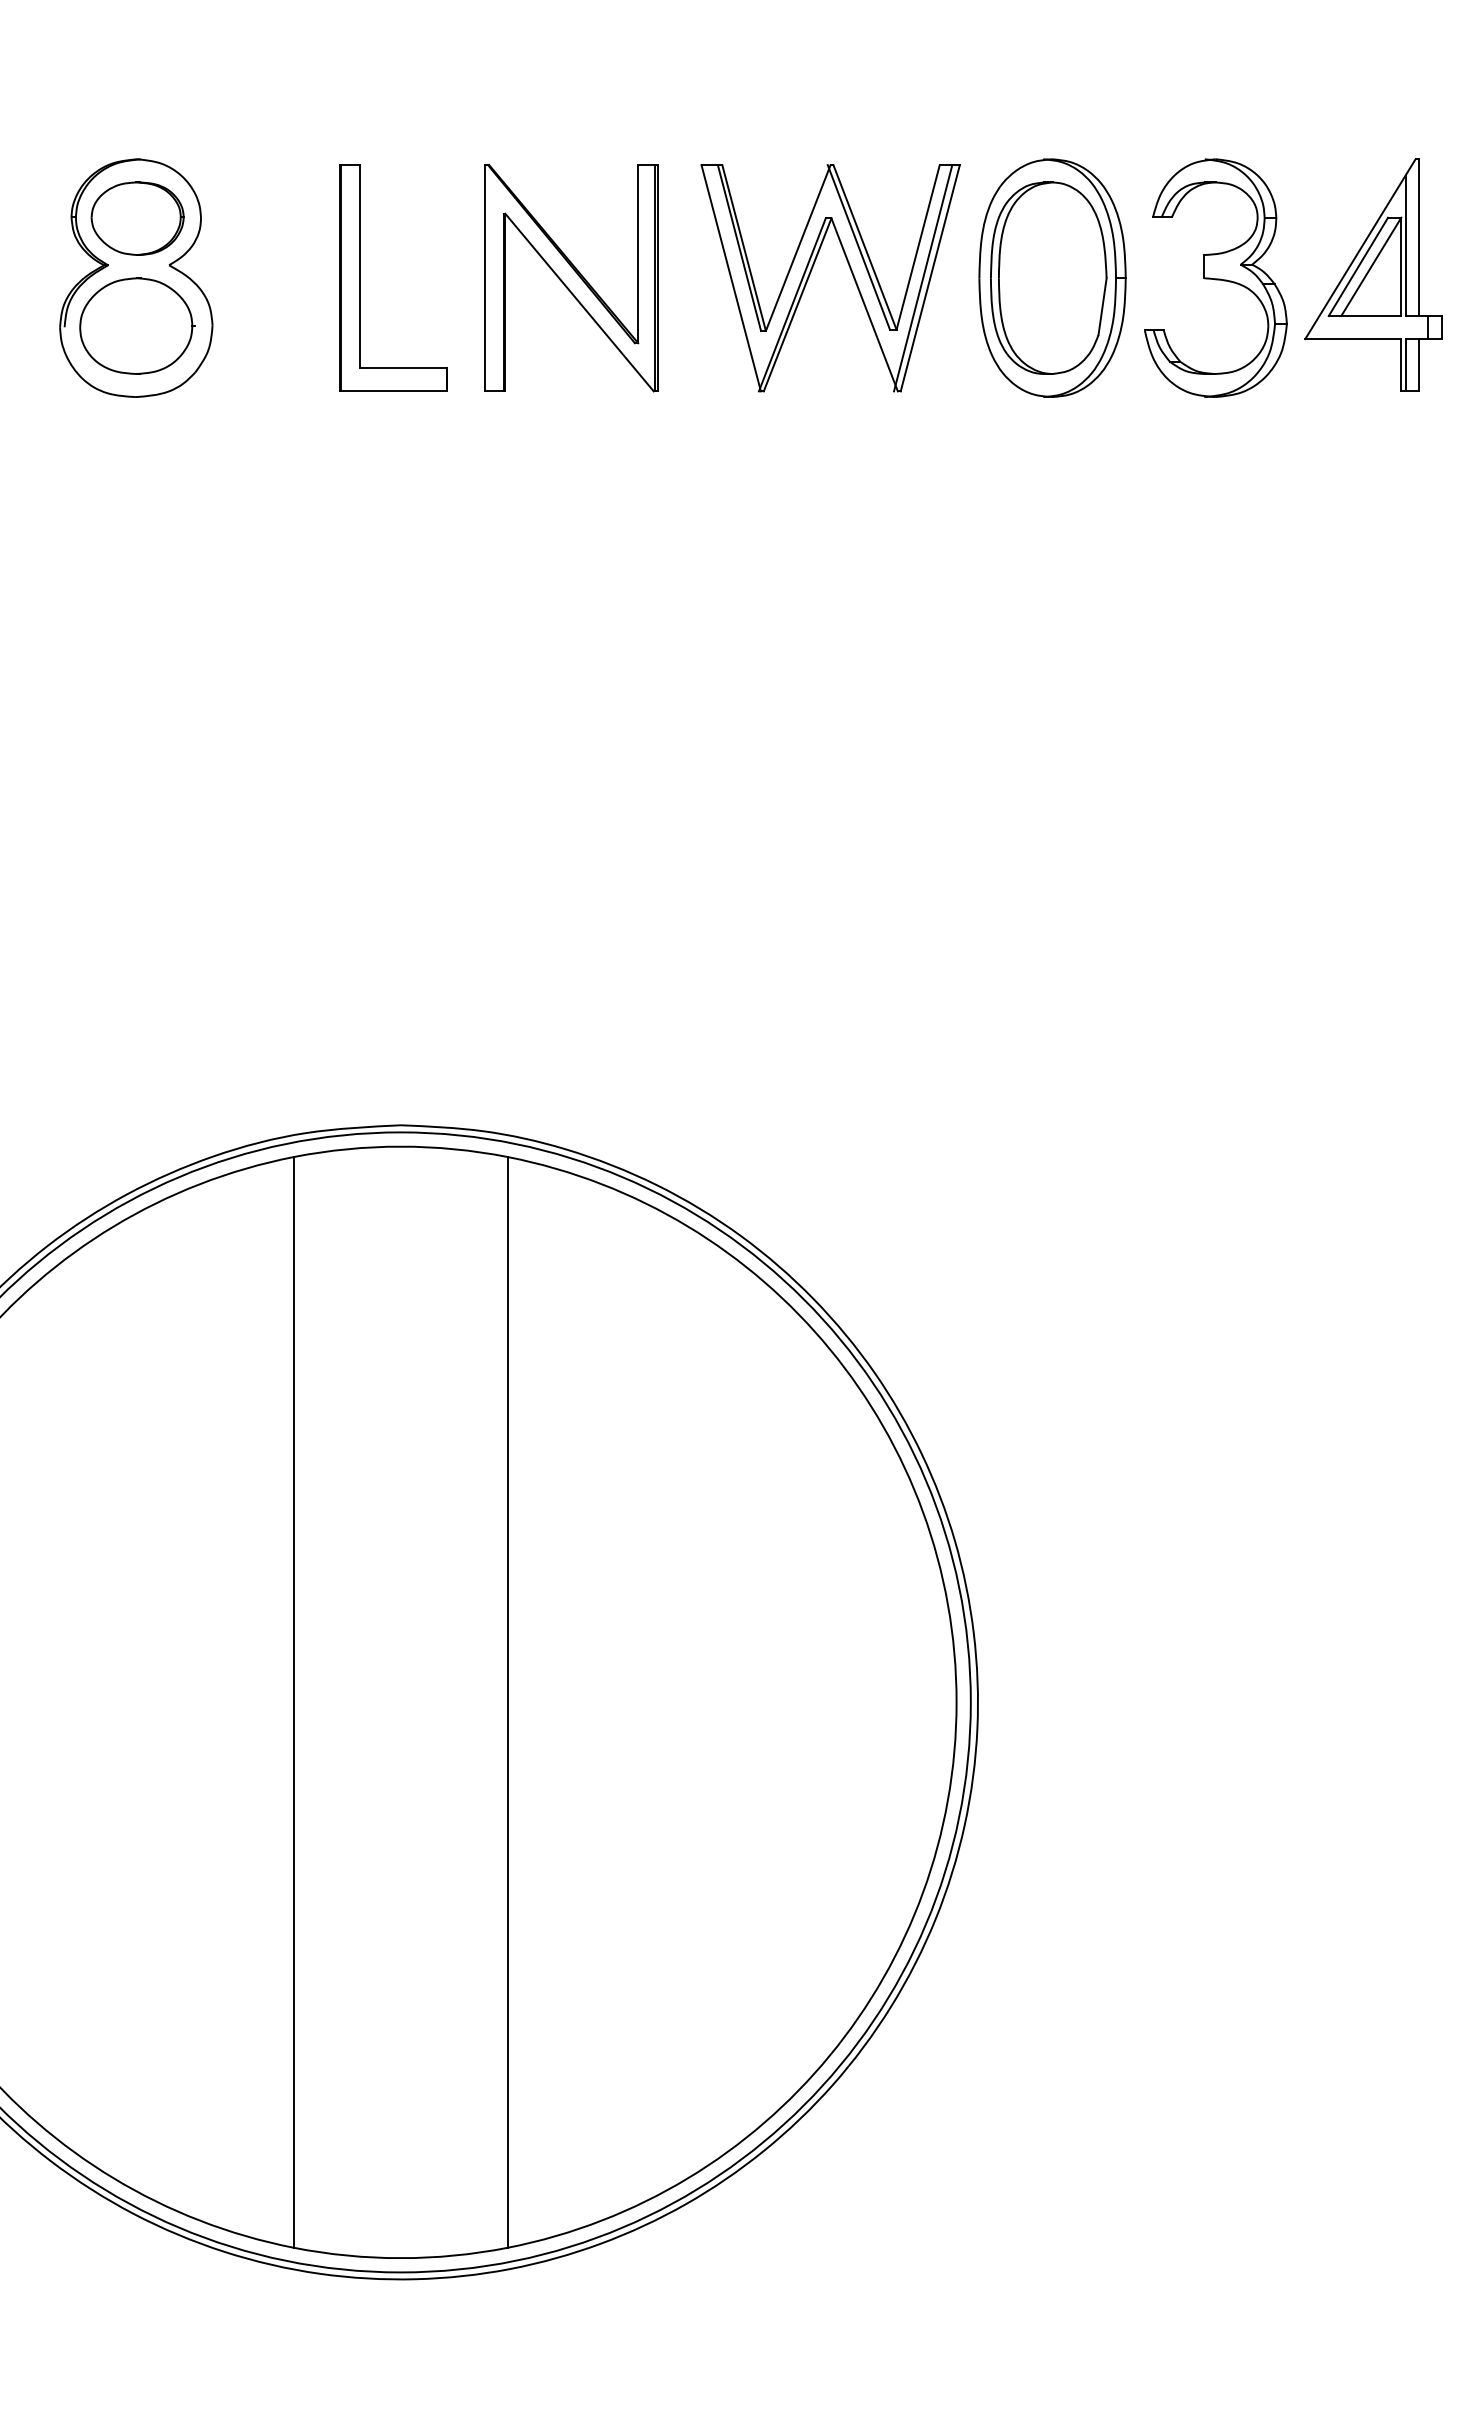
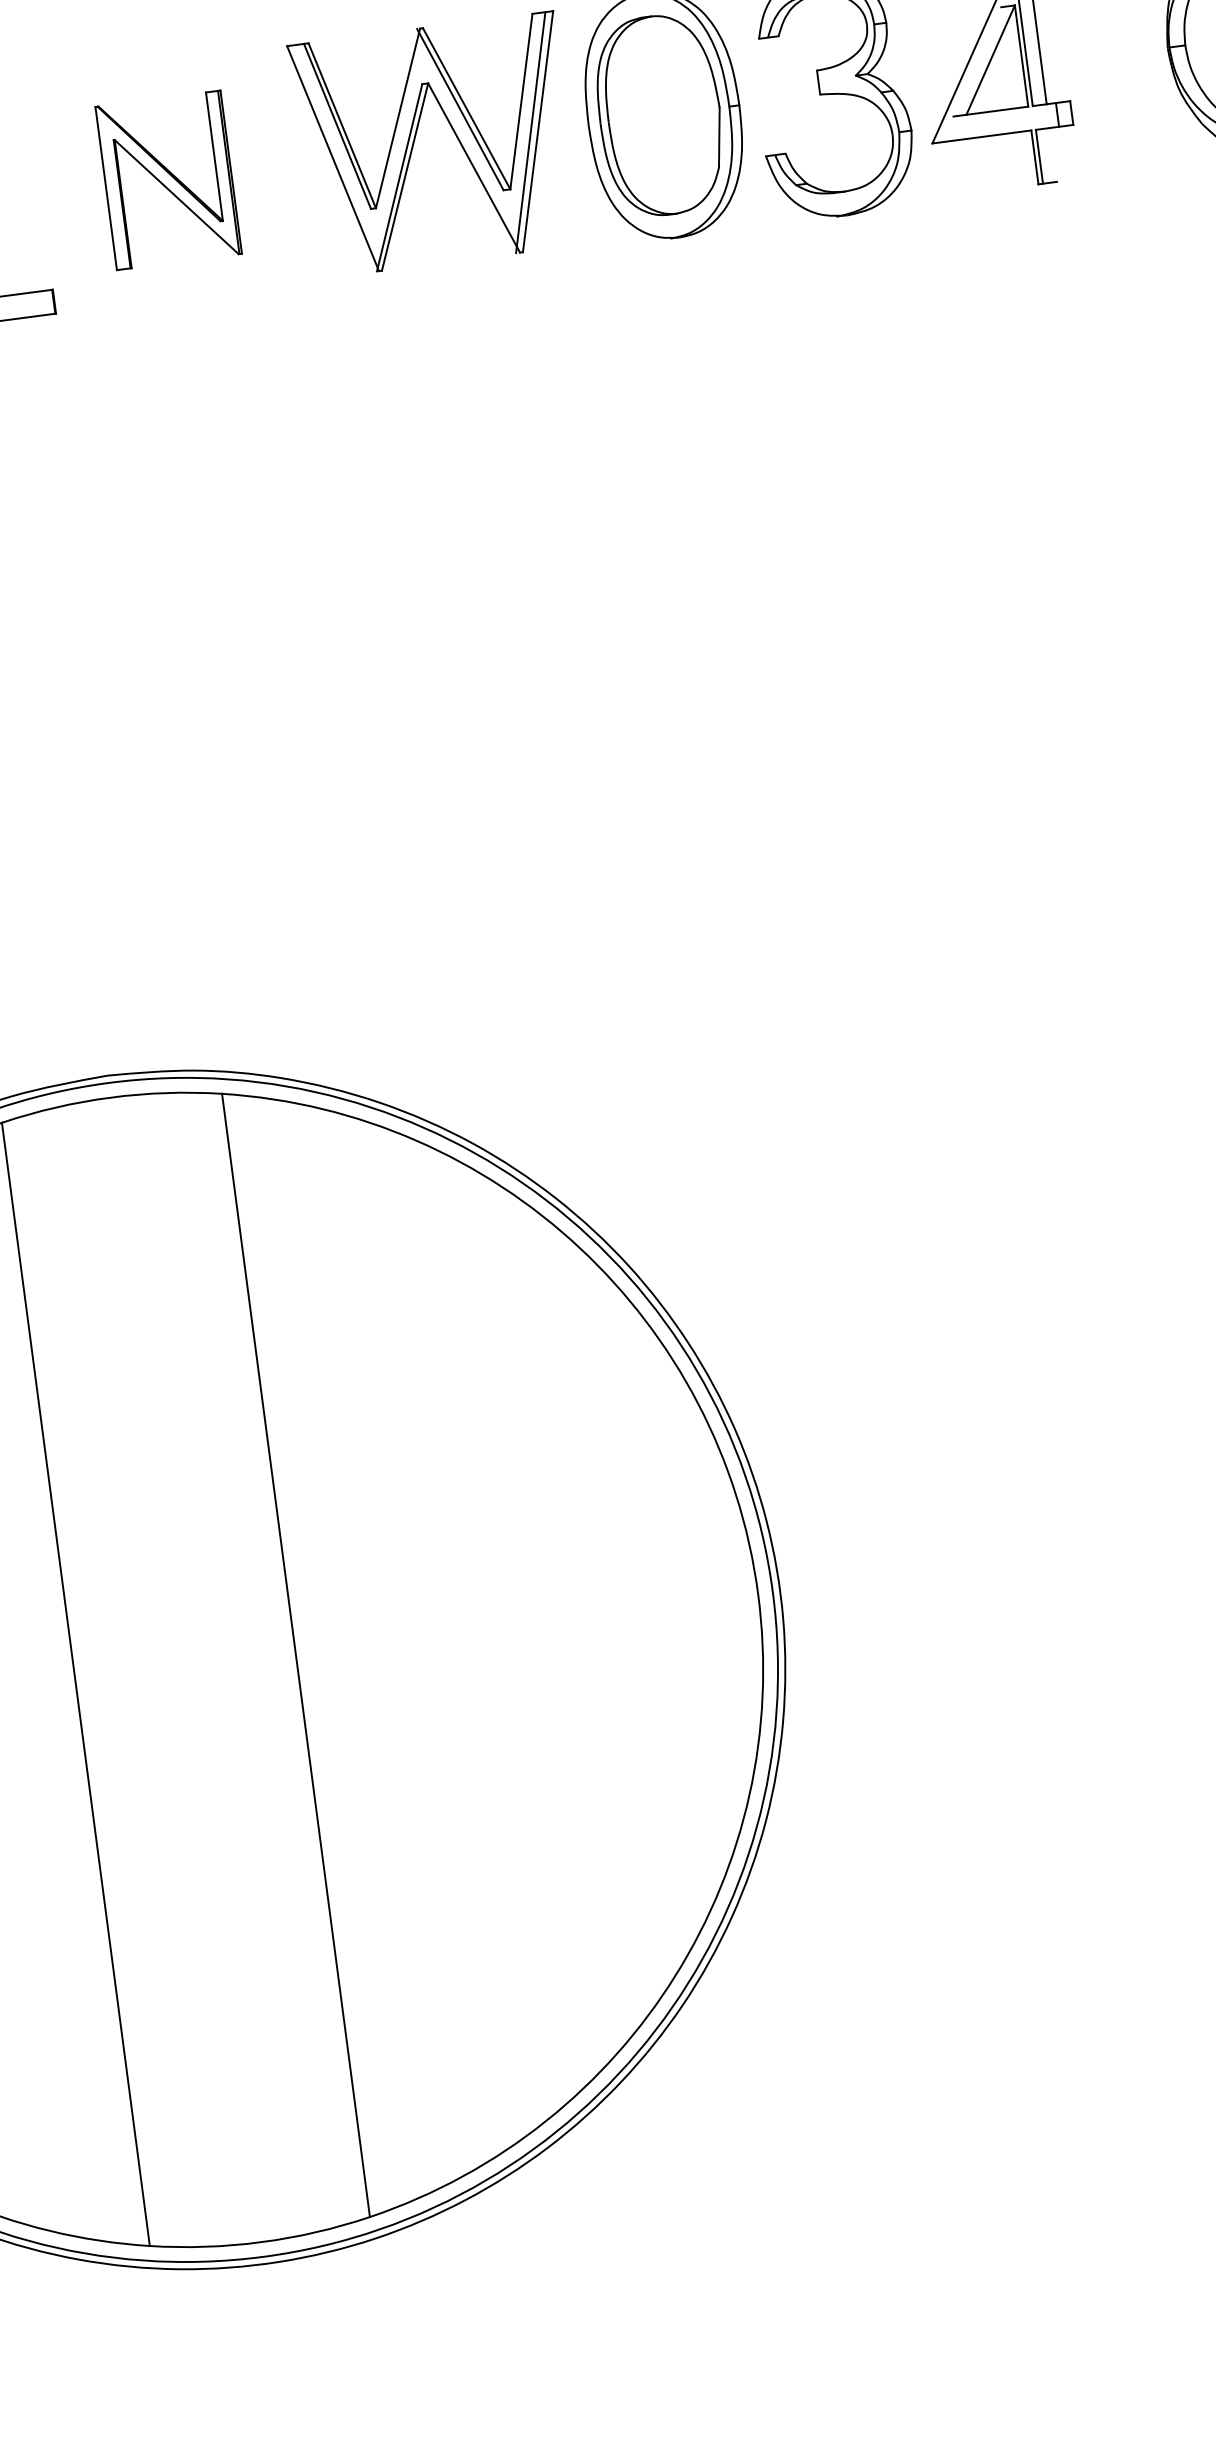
line: (1358, 266) -> (977, 61), removed
part: (571, 278) -> (168, 180), size x0.7
line: (1419, 365) -> (1053, 155), removed

